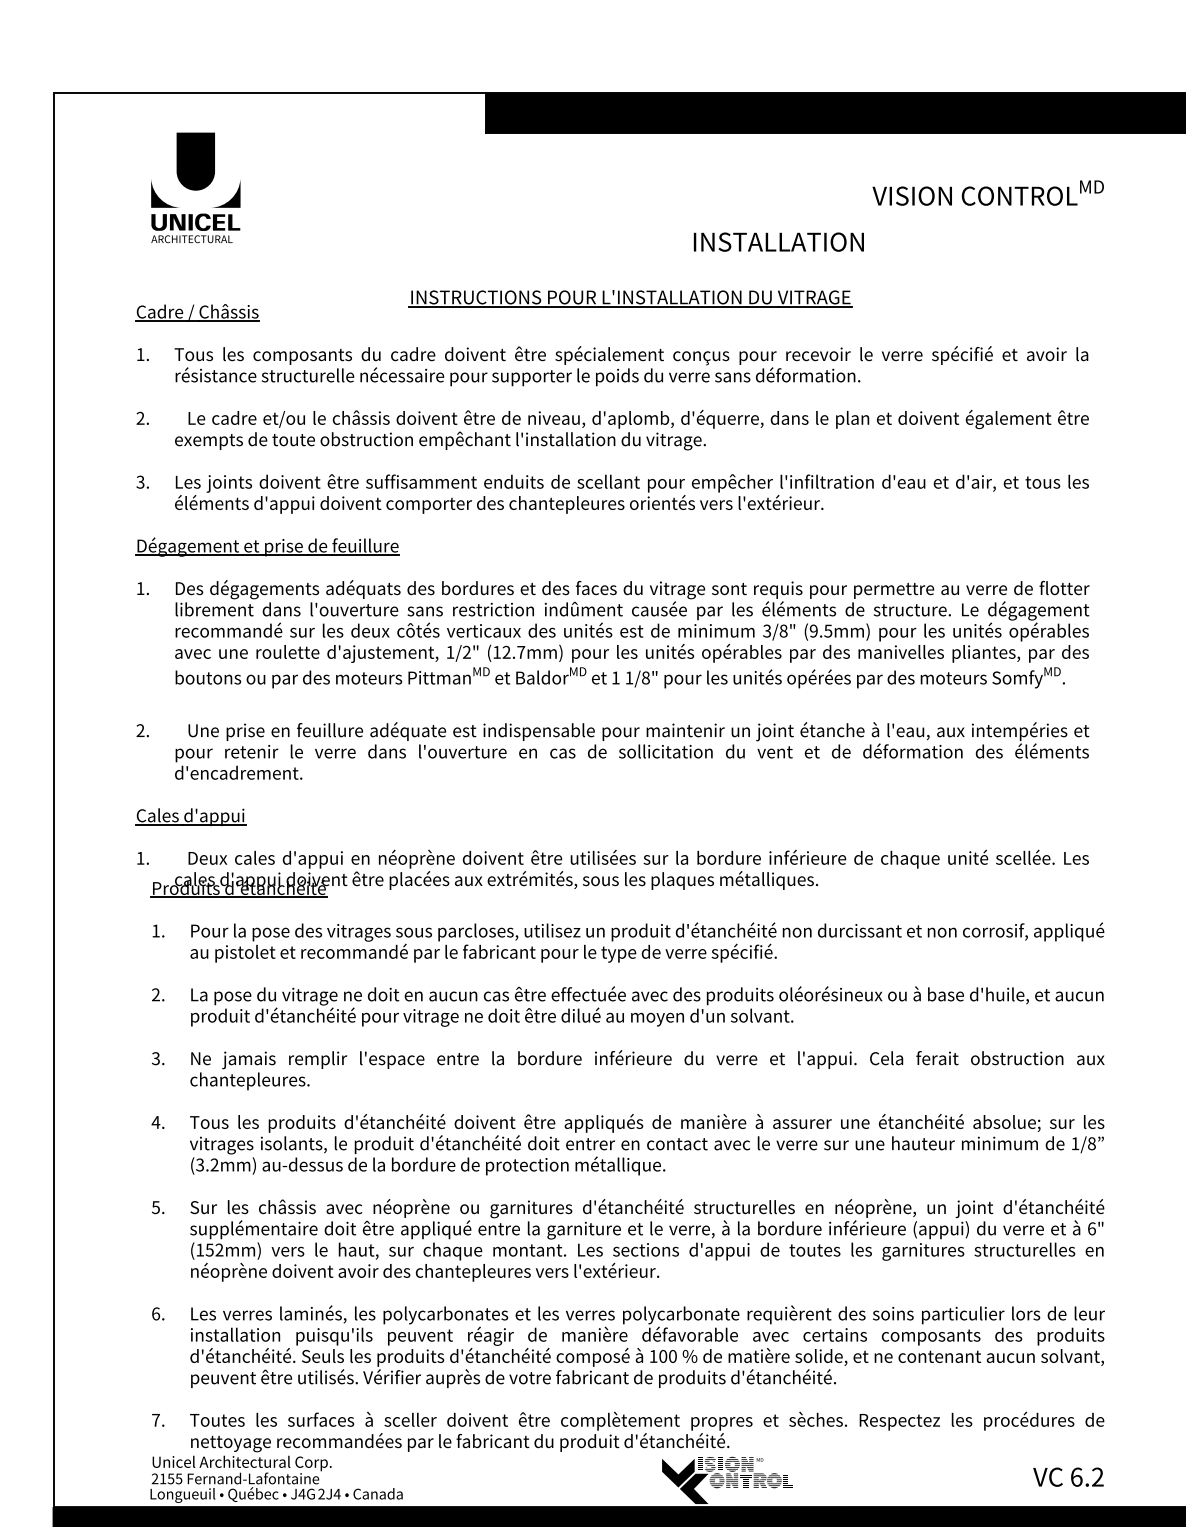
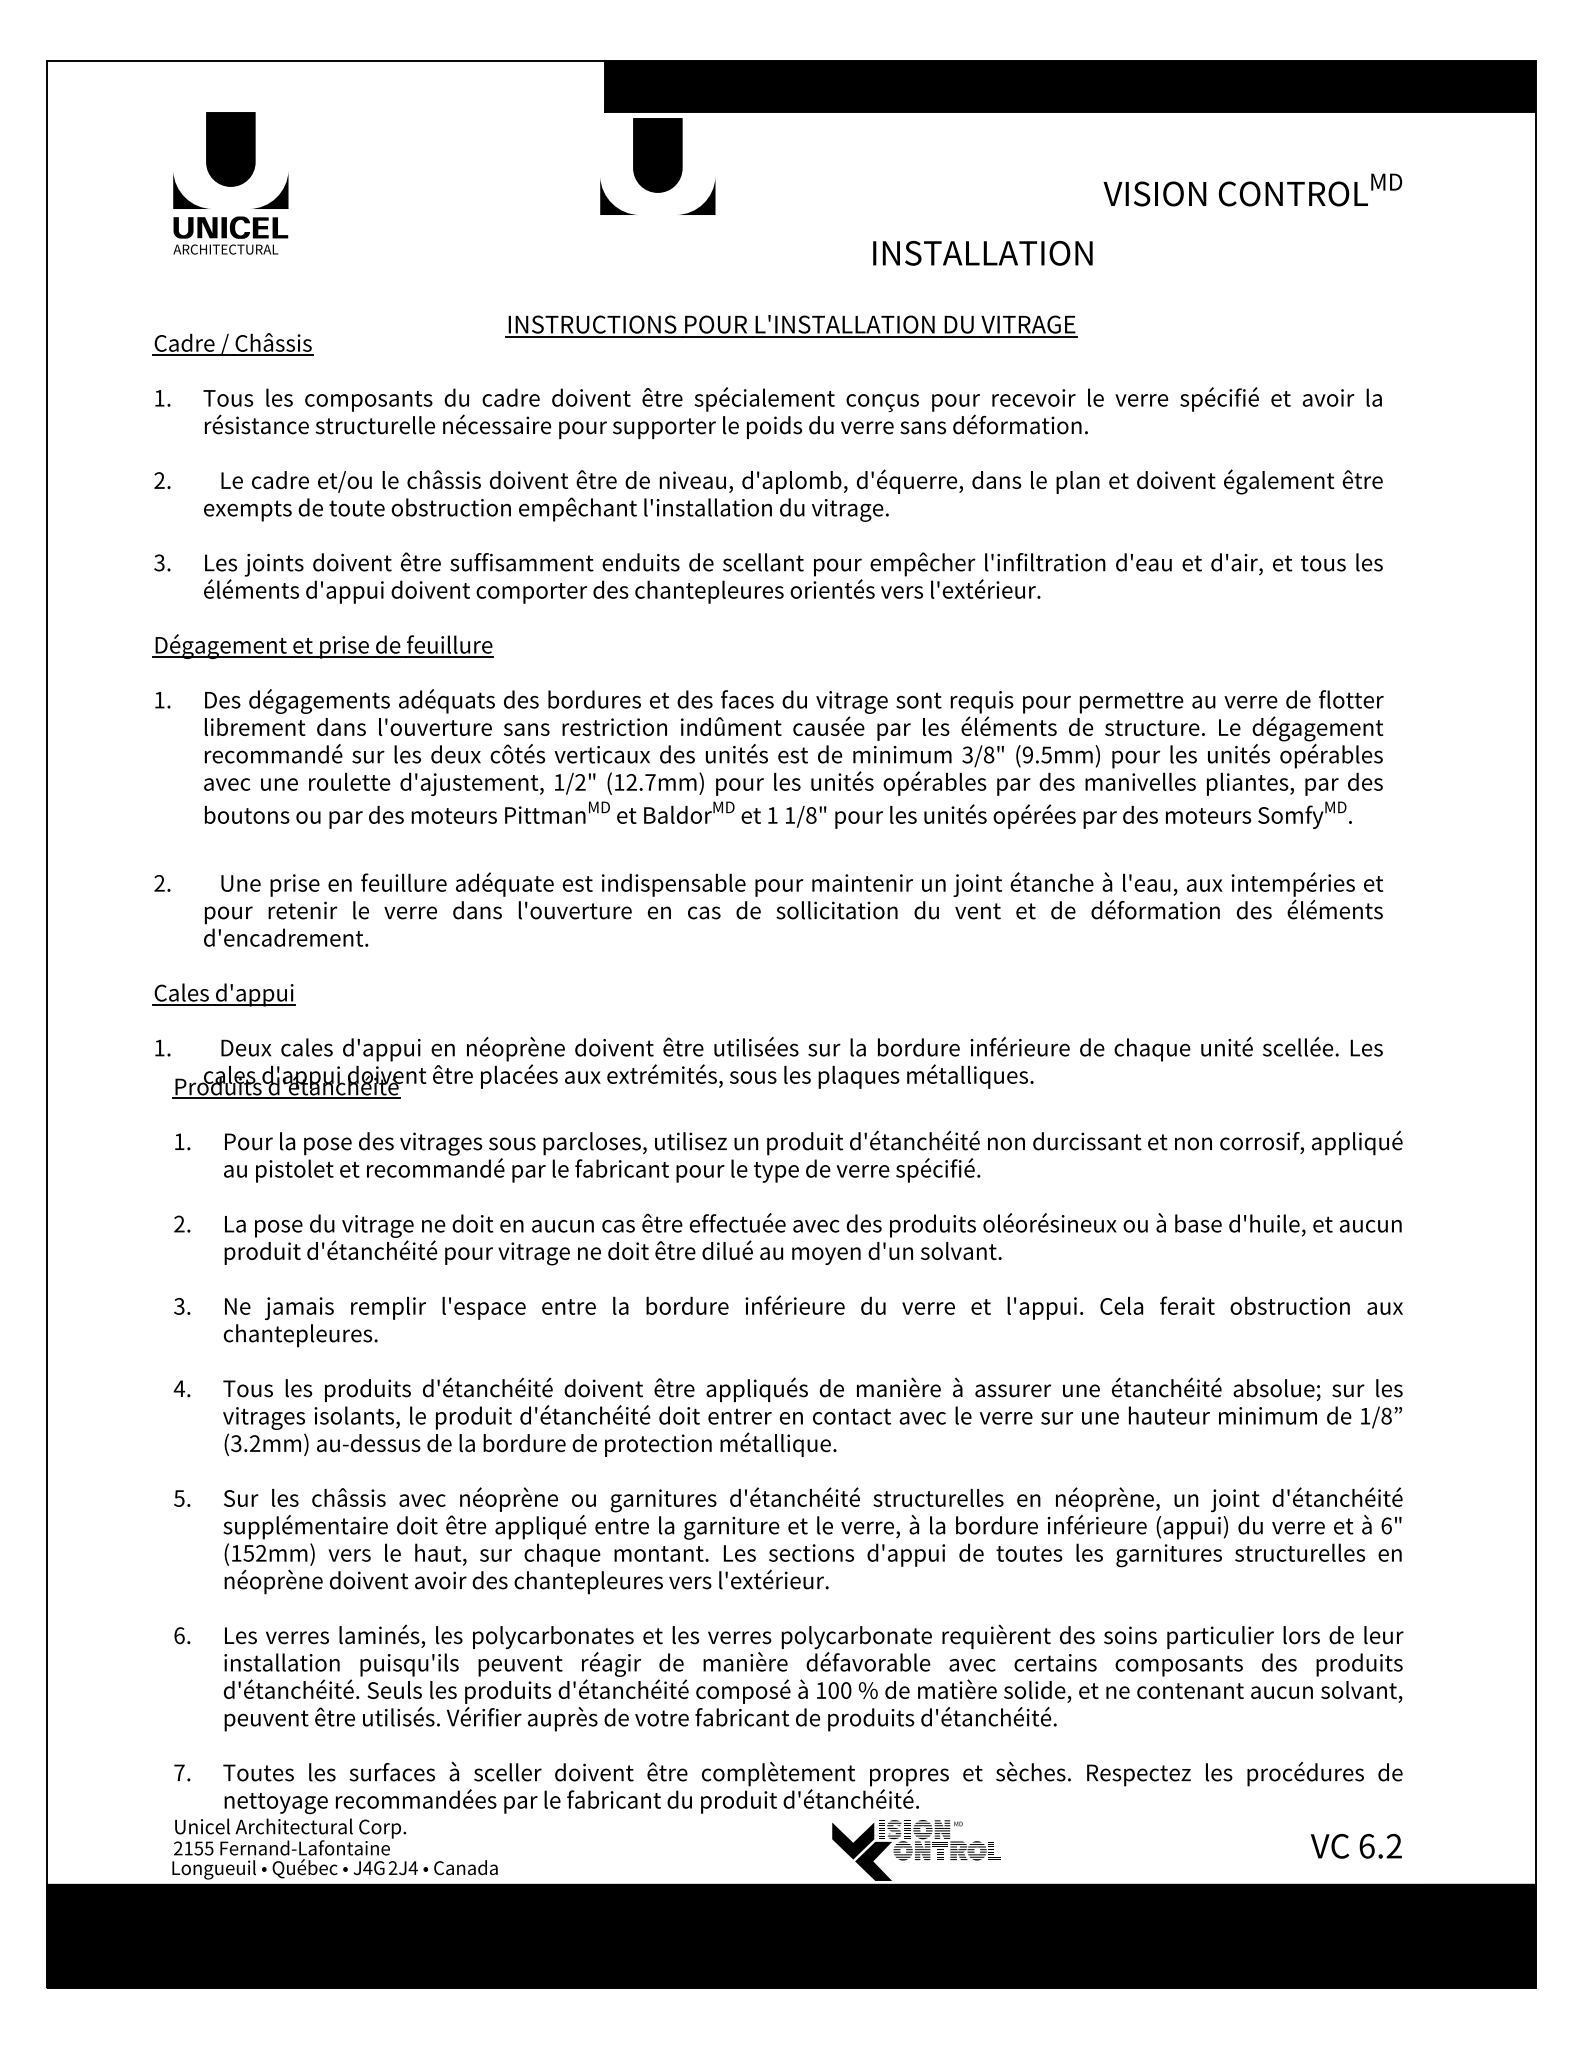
part: (526, 174) -> (657, 166), added

